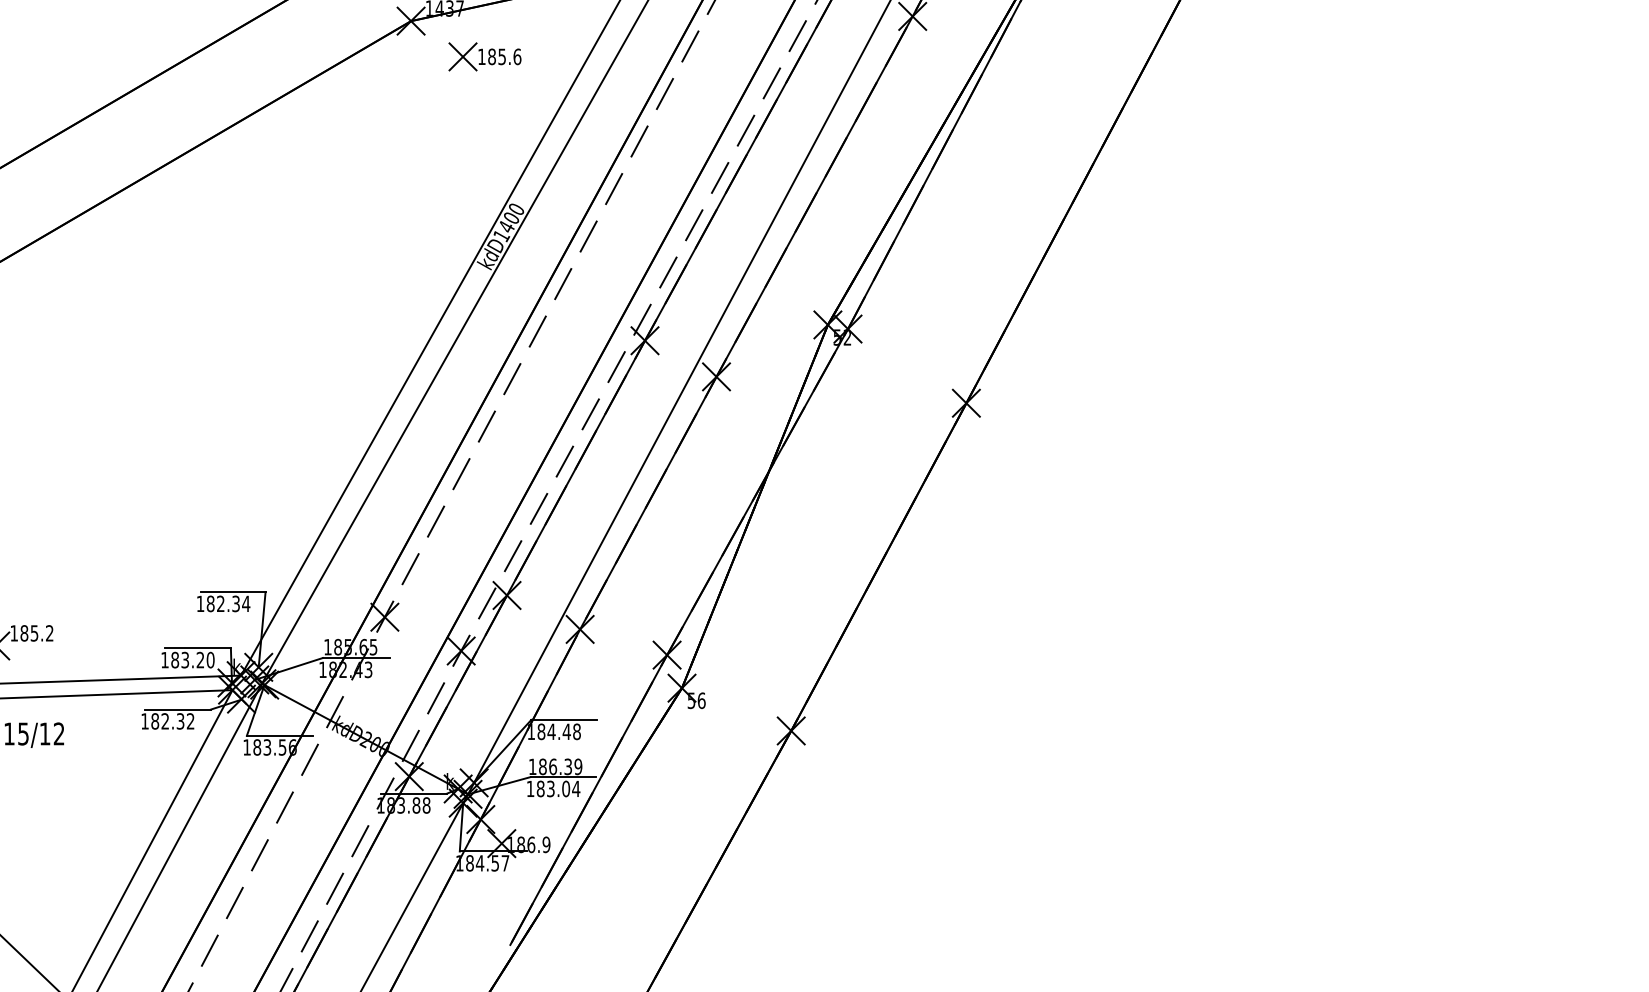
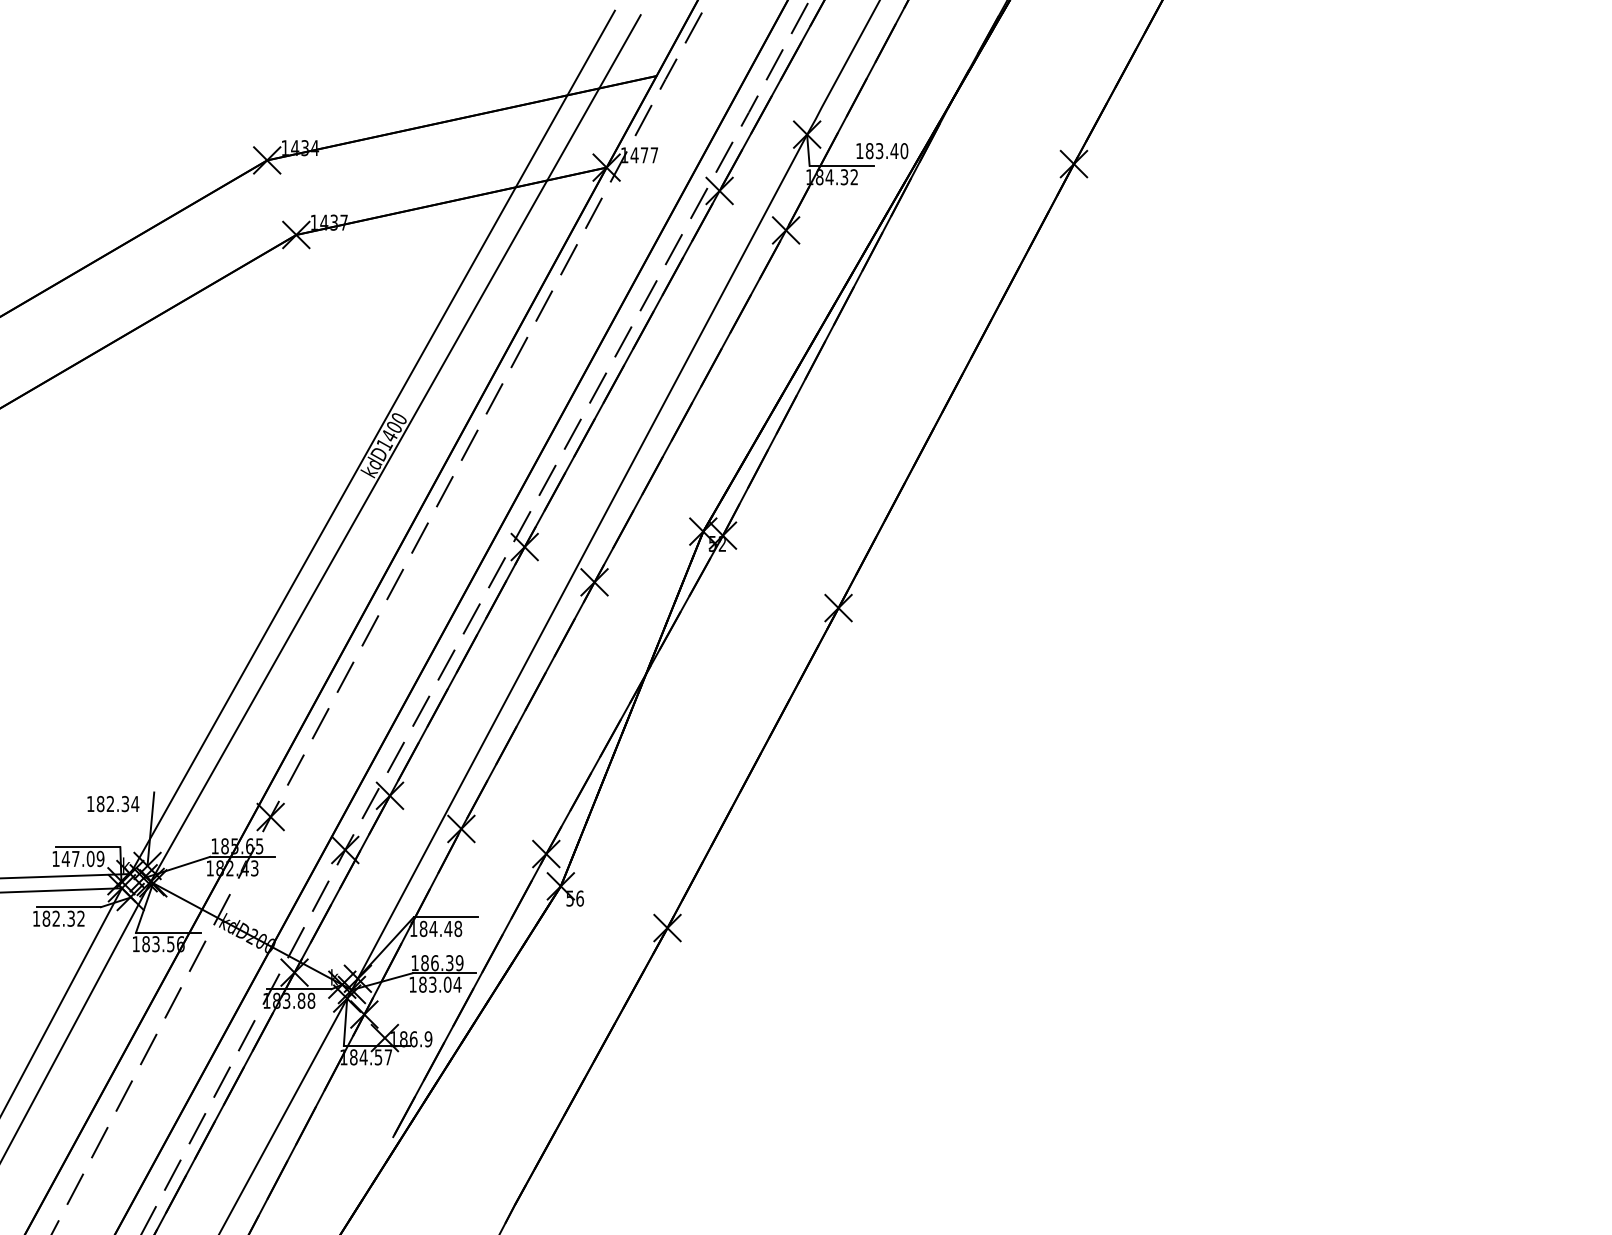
part: (485, 56) -> (368, 269), removed
line: (233, 592) -> (122, 792), removed
text: (192, 659) -> (82, 858), 183.20 -> 147.09

